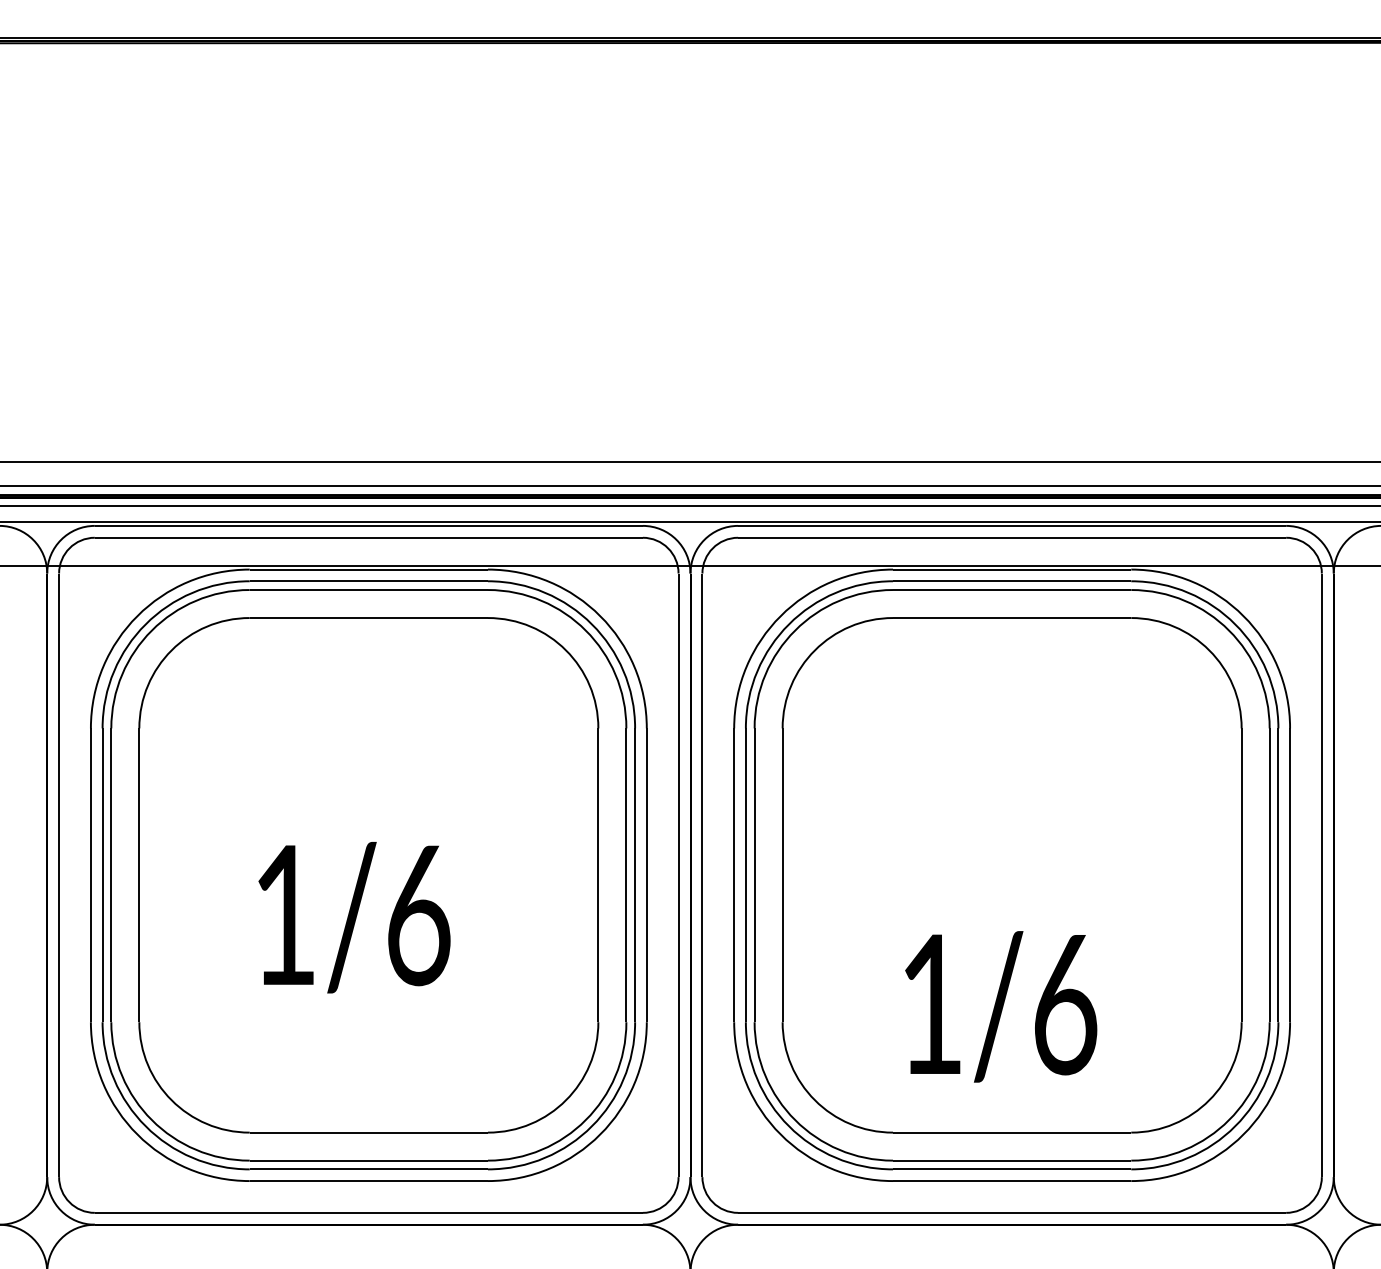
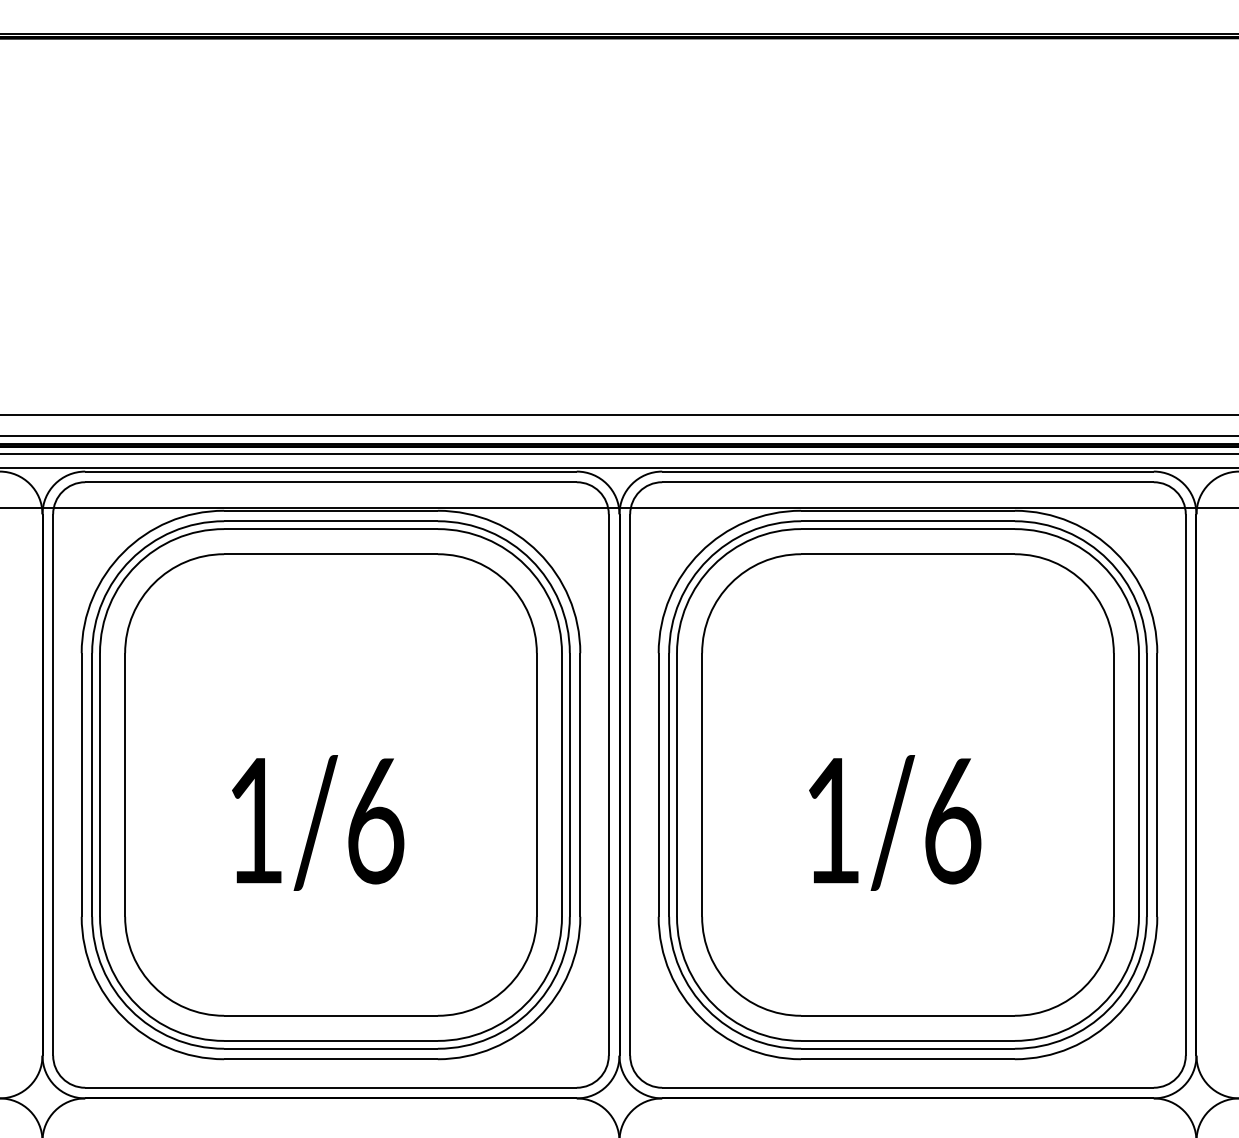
text: (1001, 1006) -> (895, 822), moved

